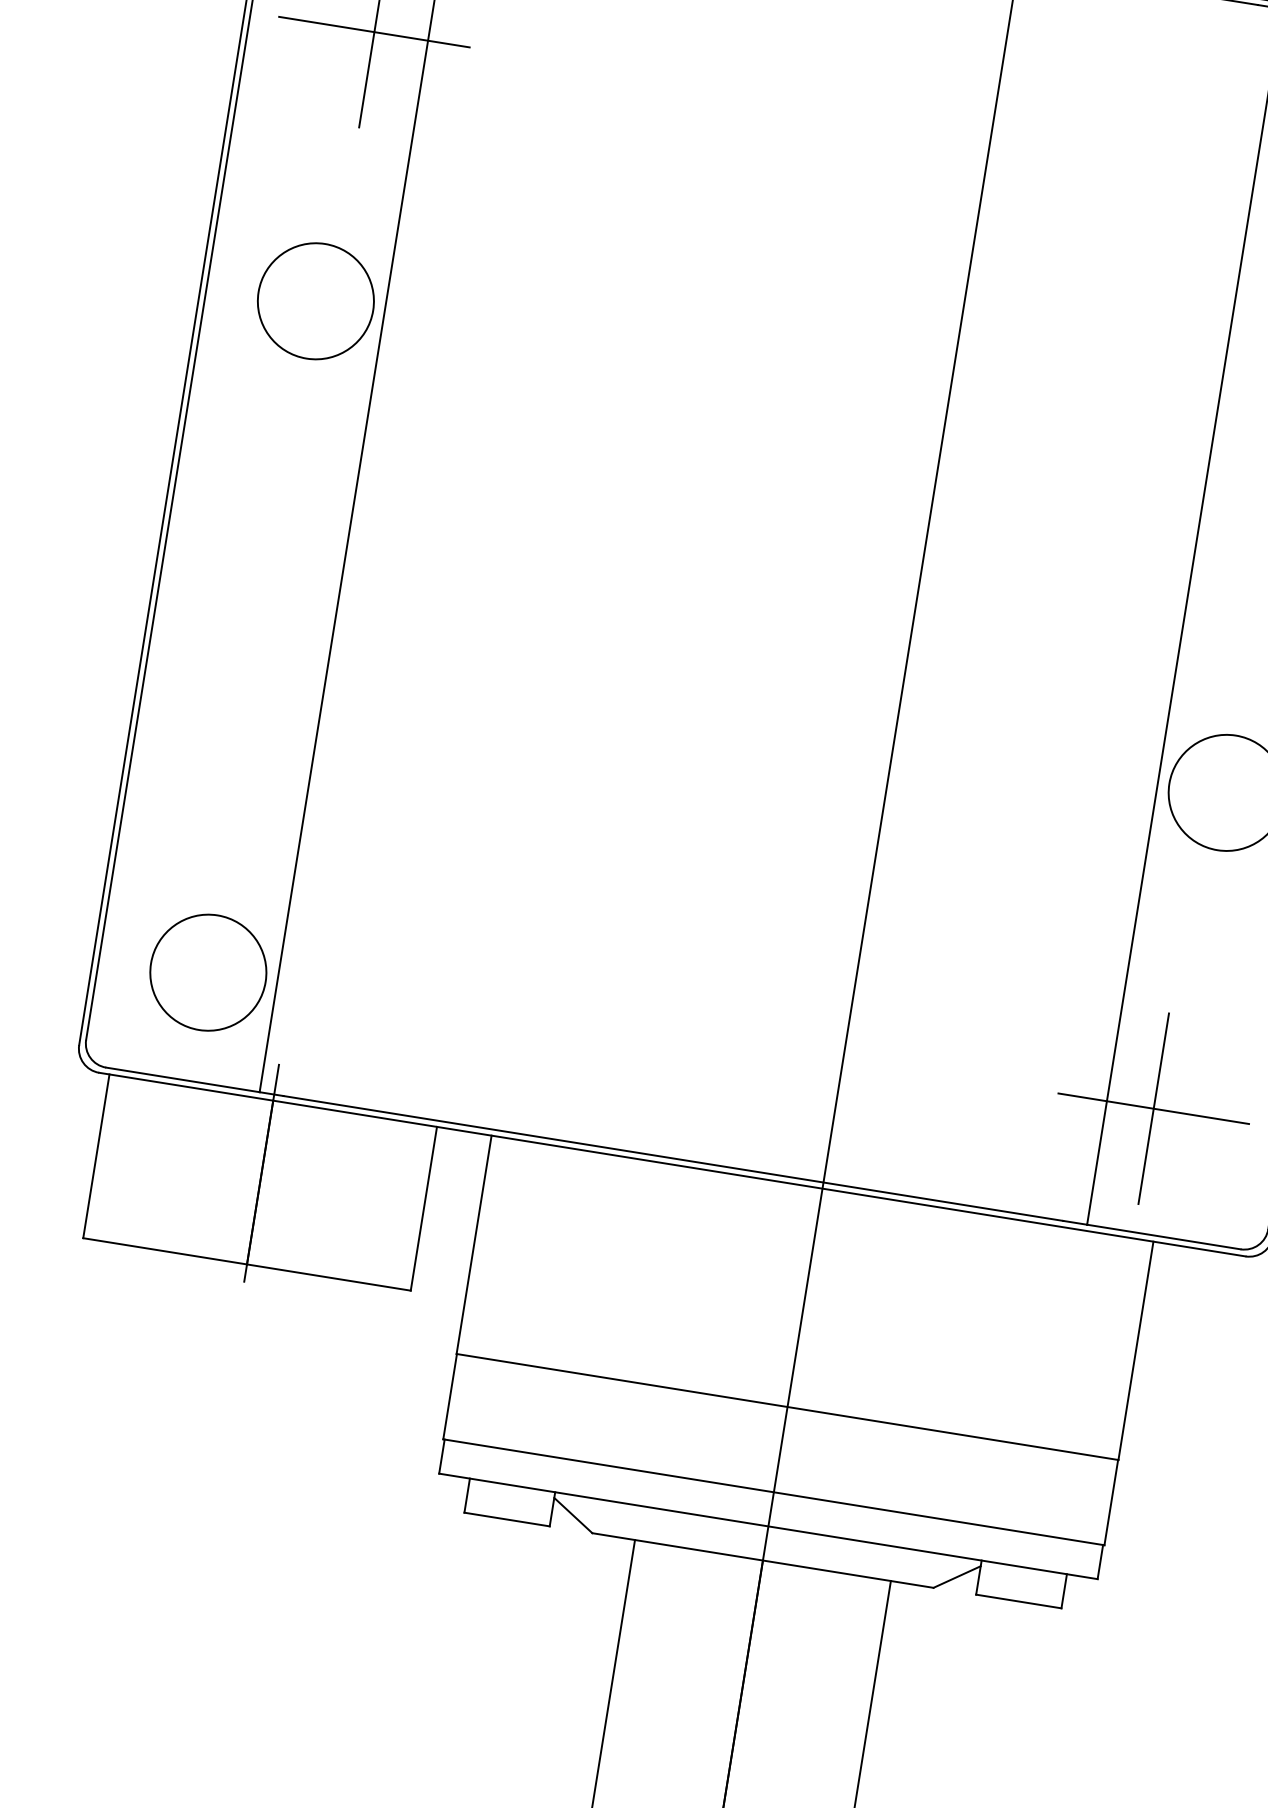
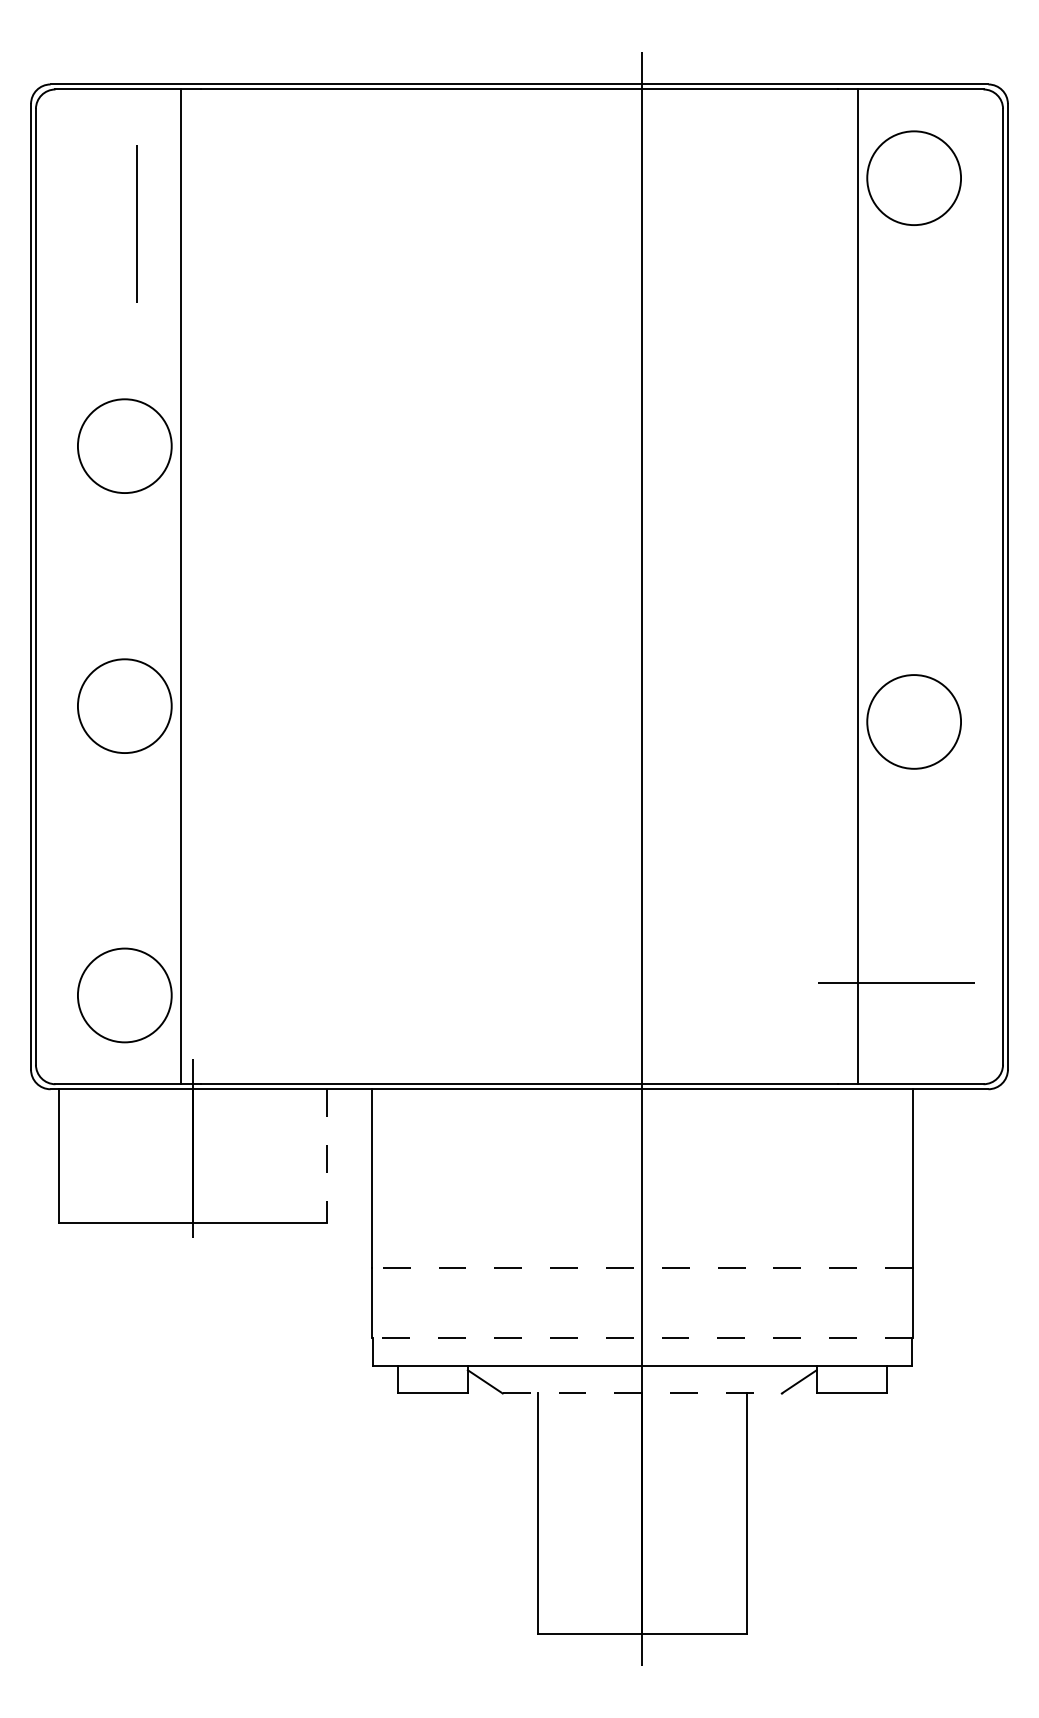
line: (373, 32) -> (136, 224), removed
circle: (264, 618) -> (124, 705), added
line: (1154, 1107) -> (896, 982), removed
line: (423, 1209) -> (326, 1156), solid -> dashed
line: (787, 1406) -> (642, 1267), solid -> dashed
line: (772, 1491) -> (641, 1337), solid -> dashed
line: (763, 1560) -> (642, 1393), solid -> dashed

